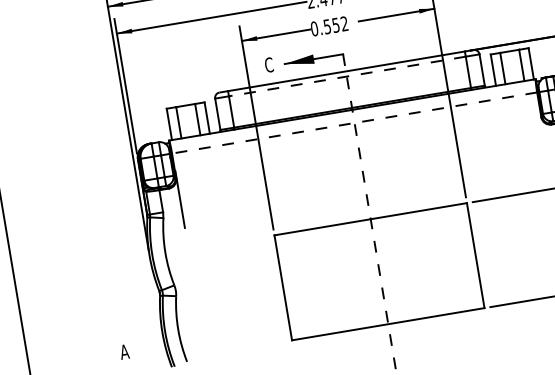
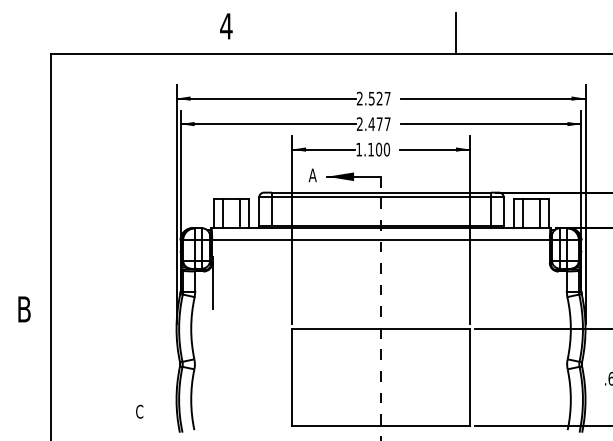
text: (330, 26) -> (373, 149), 0.552 -> 1.100
text: (268, 65) -> (312, 175), C -> A
line: (347, 76) -> (381, 197), dashed -> solid
line: (355, 123) -> (381, 240), dashed -> solid
text: (124, 351) -> (139, 411), A -> C

